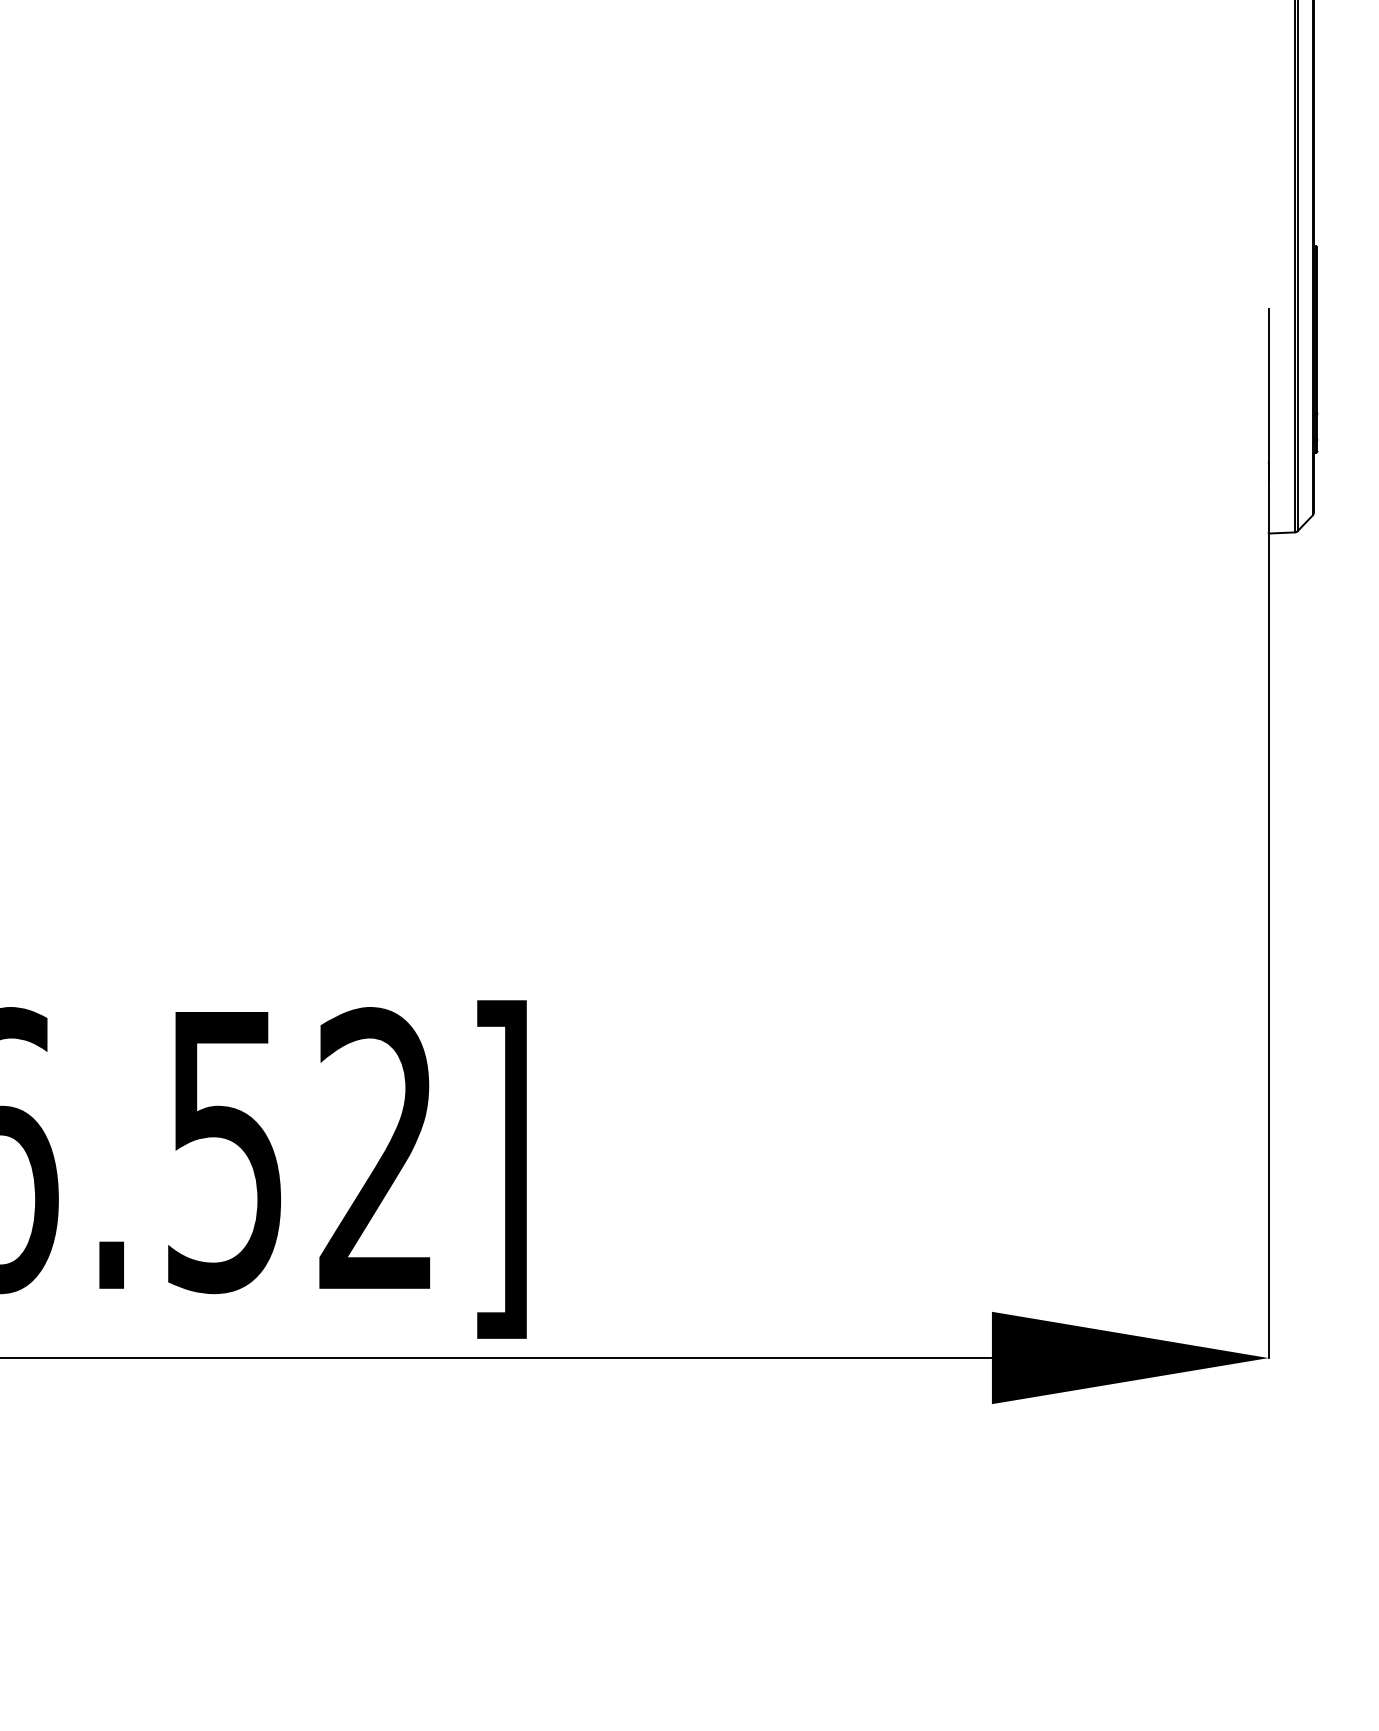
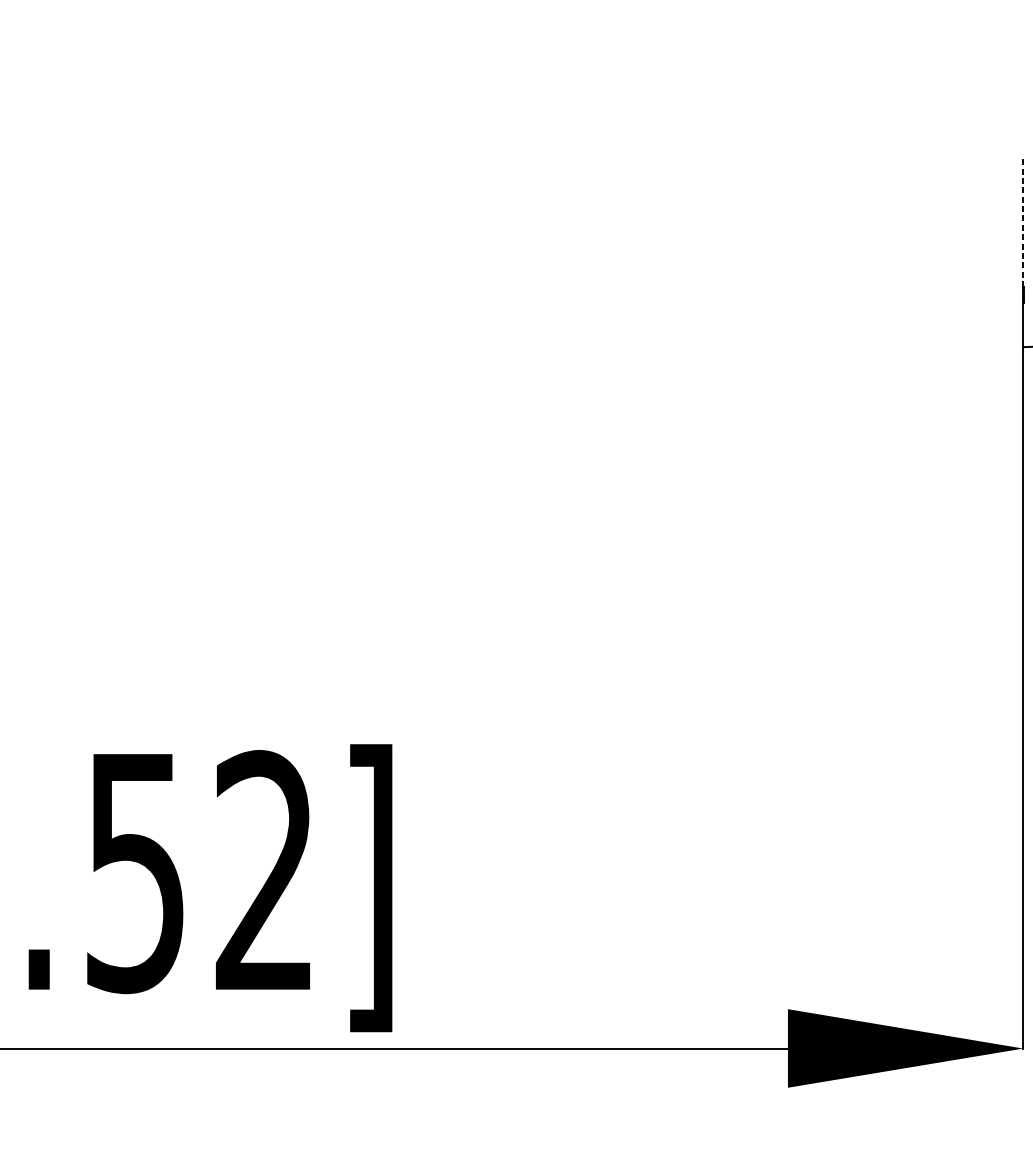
line: (1268, 385) -> (1023, 221), solid -> dashed

